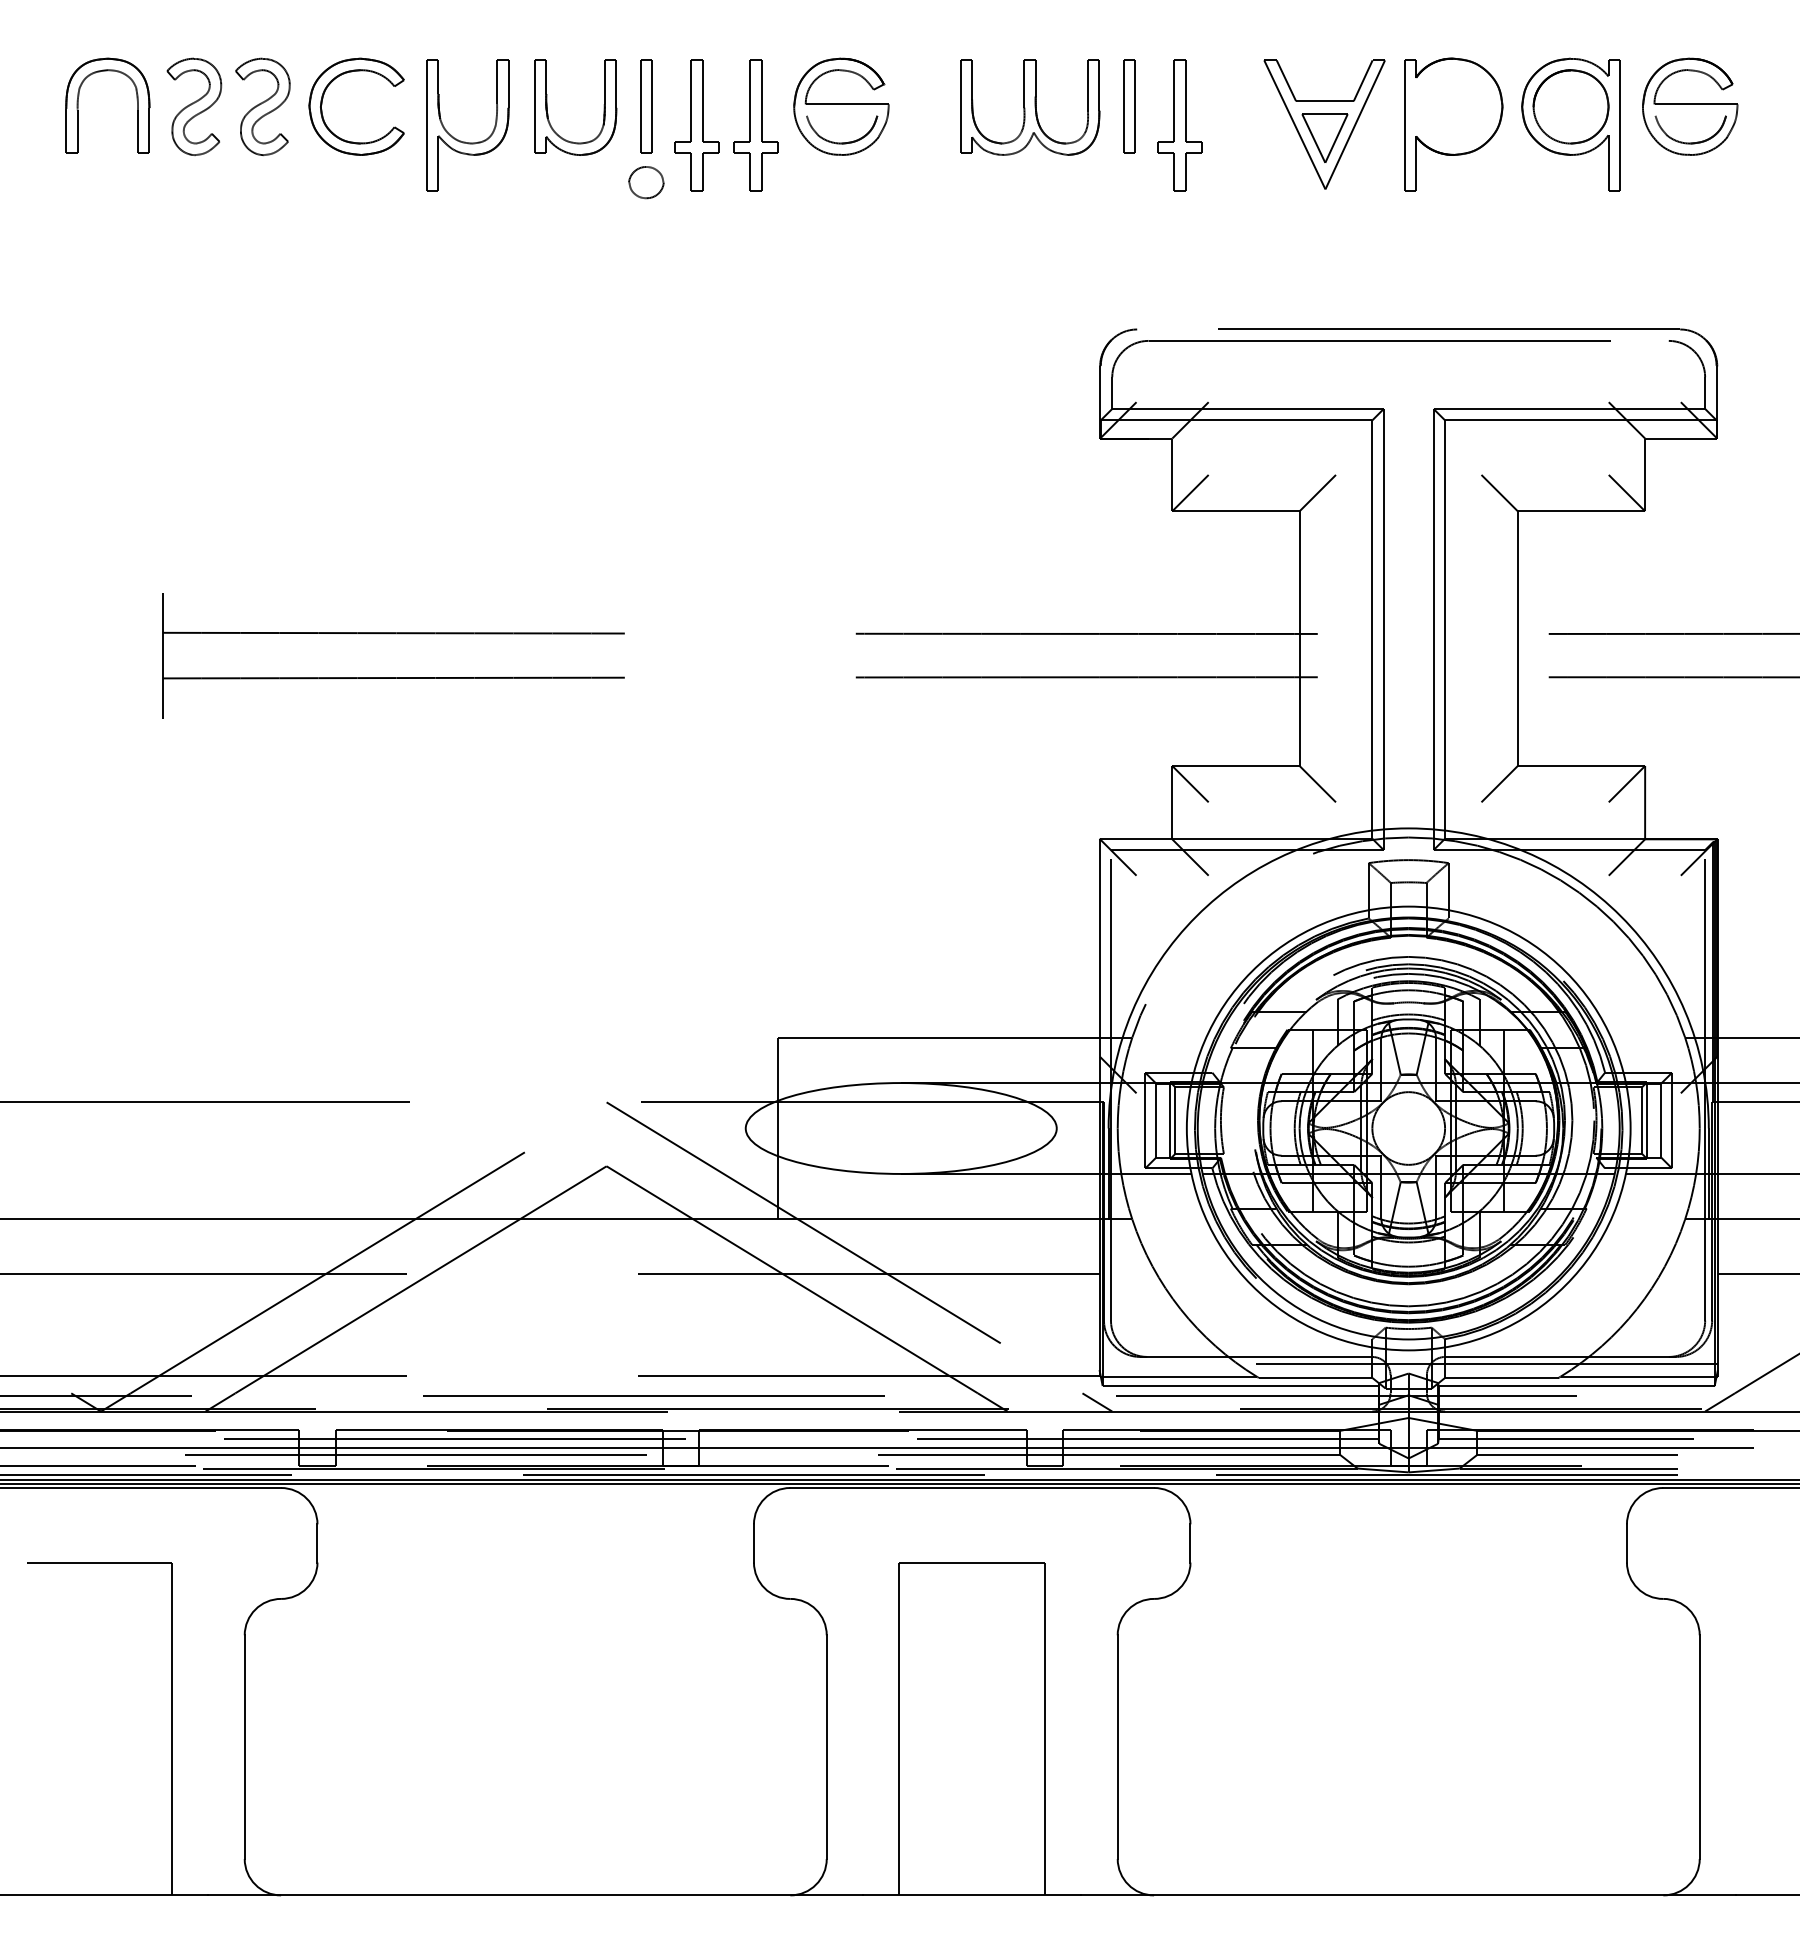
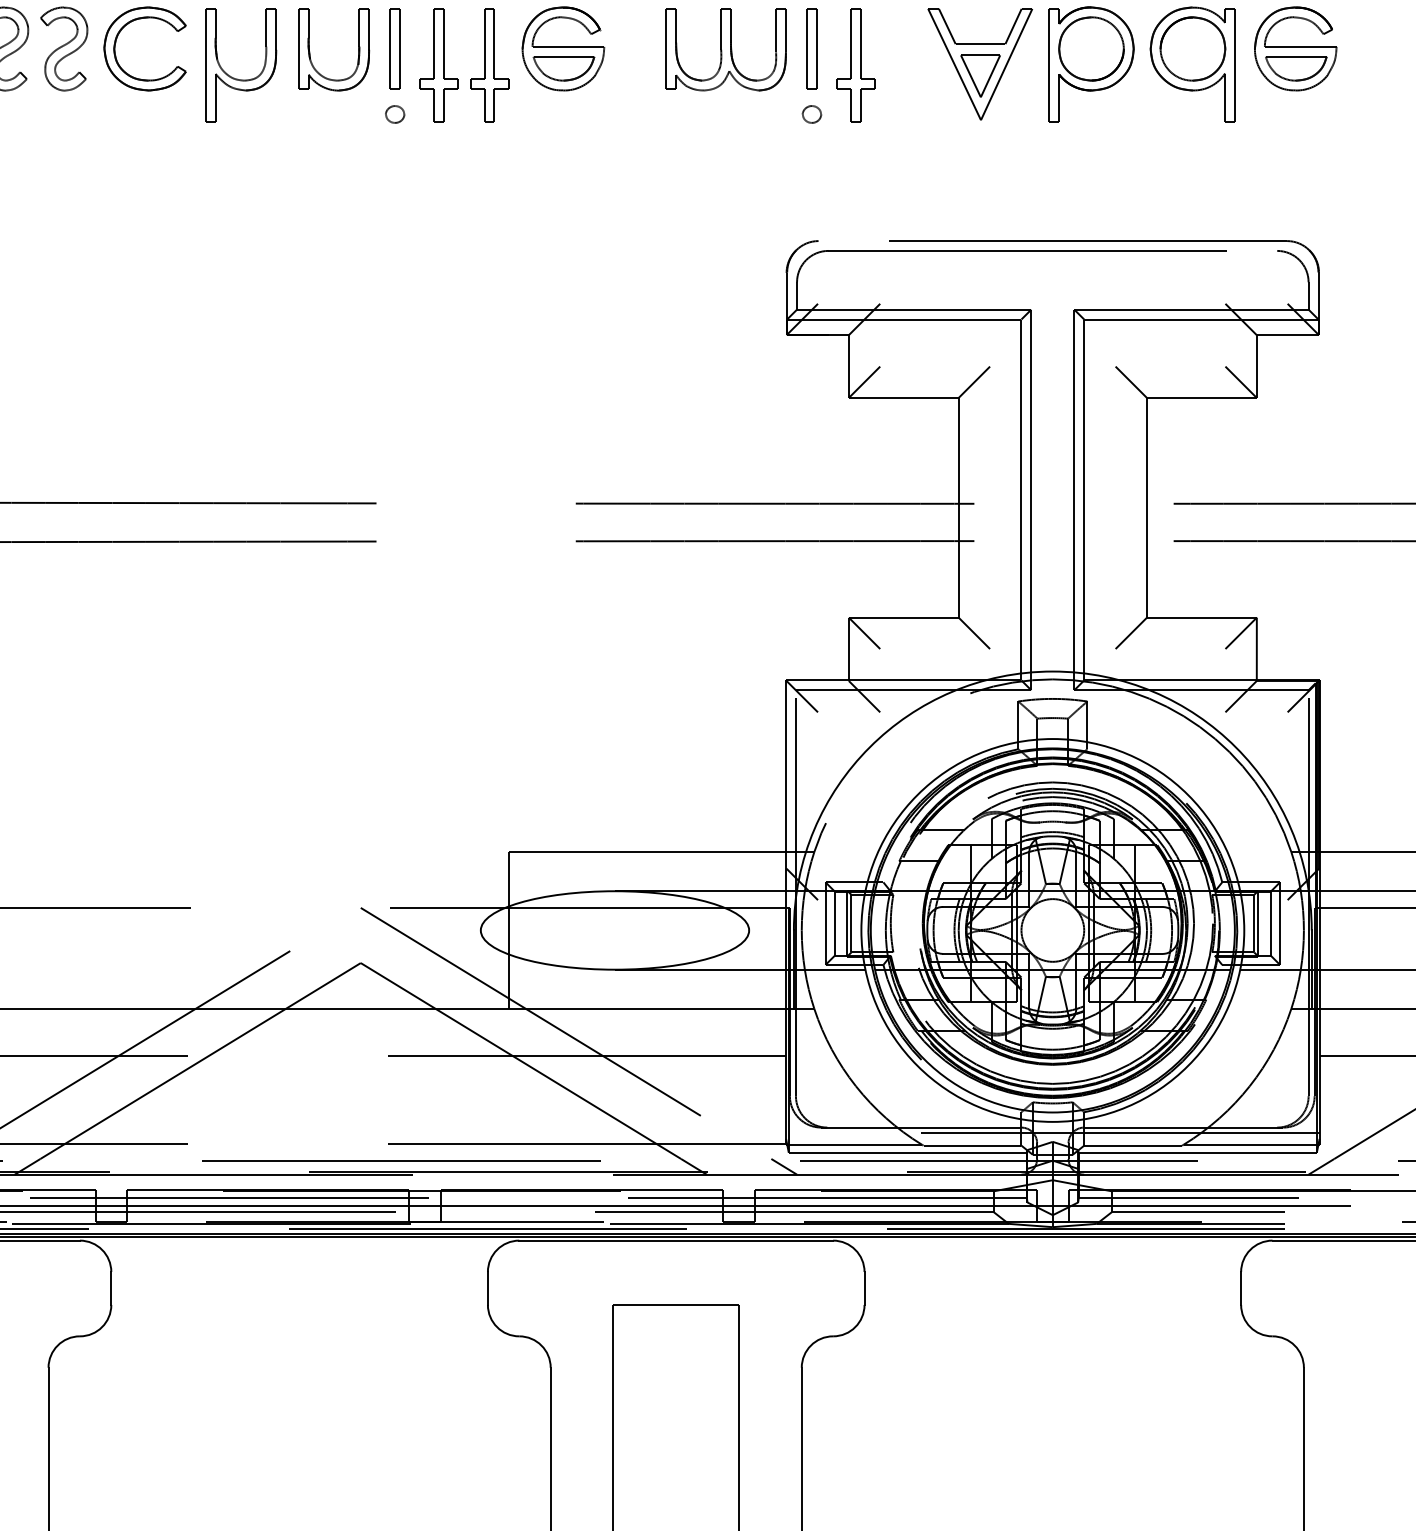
part: (1453, 106) -> (1091, 48), added
line: (841, 115) -> (563, 56), added
line: (1690, 115) -> (1295, 56), added
part: (646, 182) -> (395, 114), size x0.62
part: (1129, 182) -> (811, 114), added

